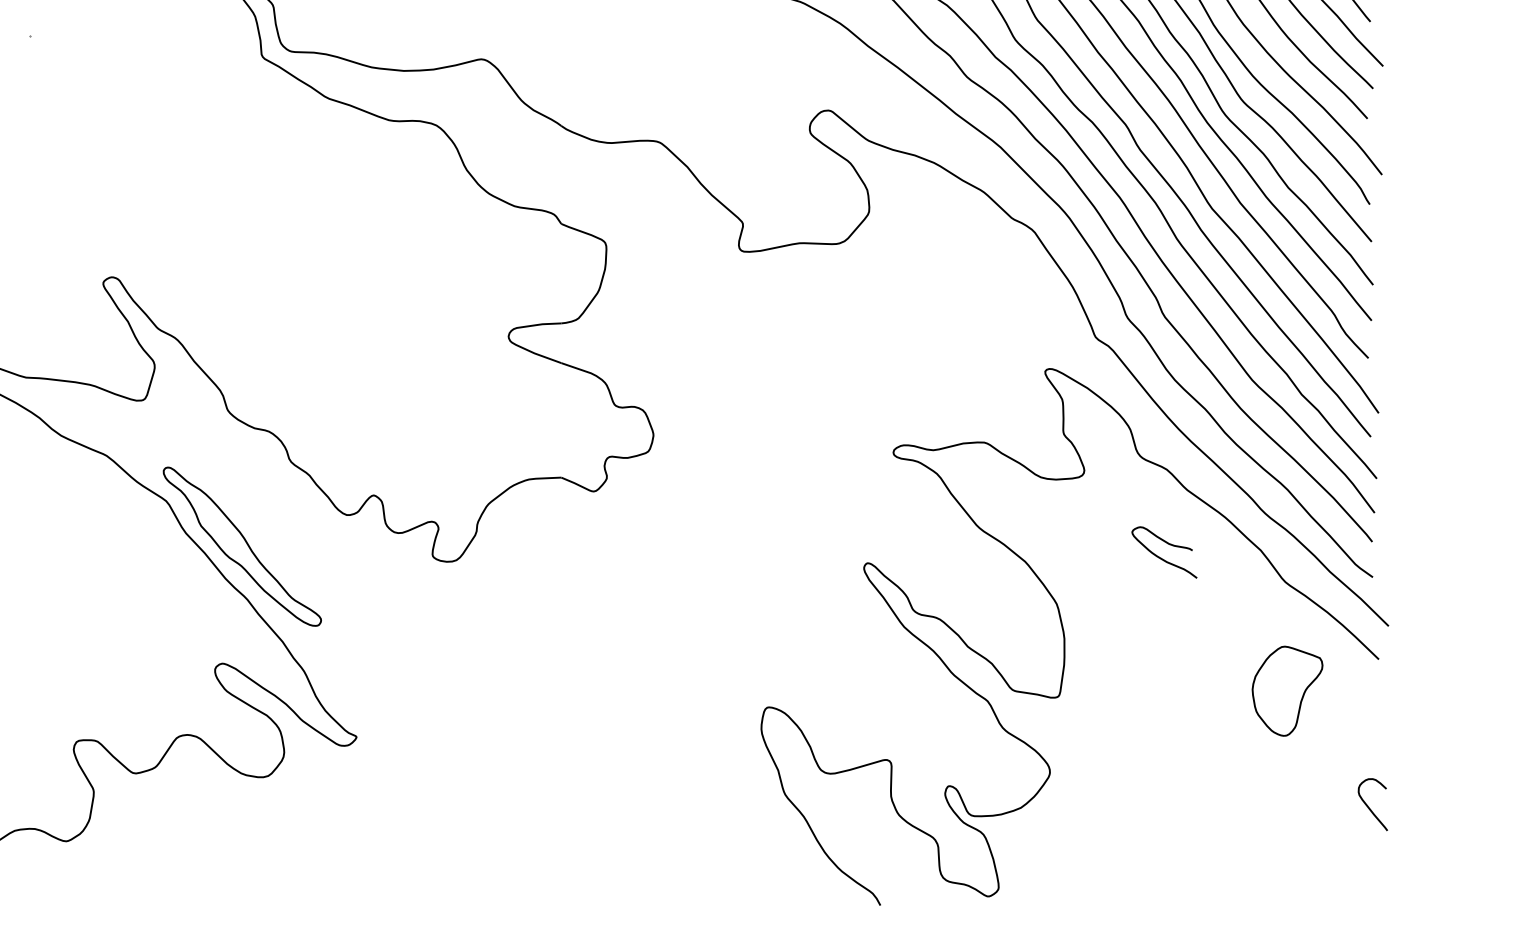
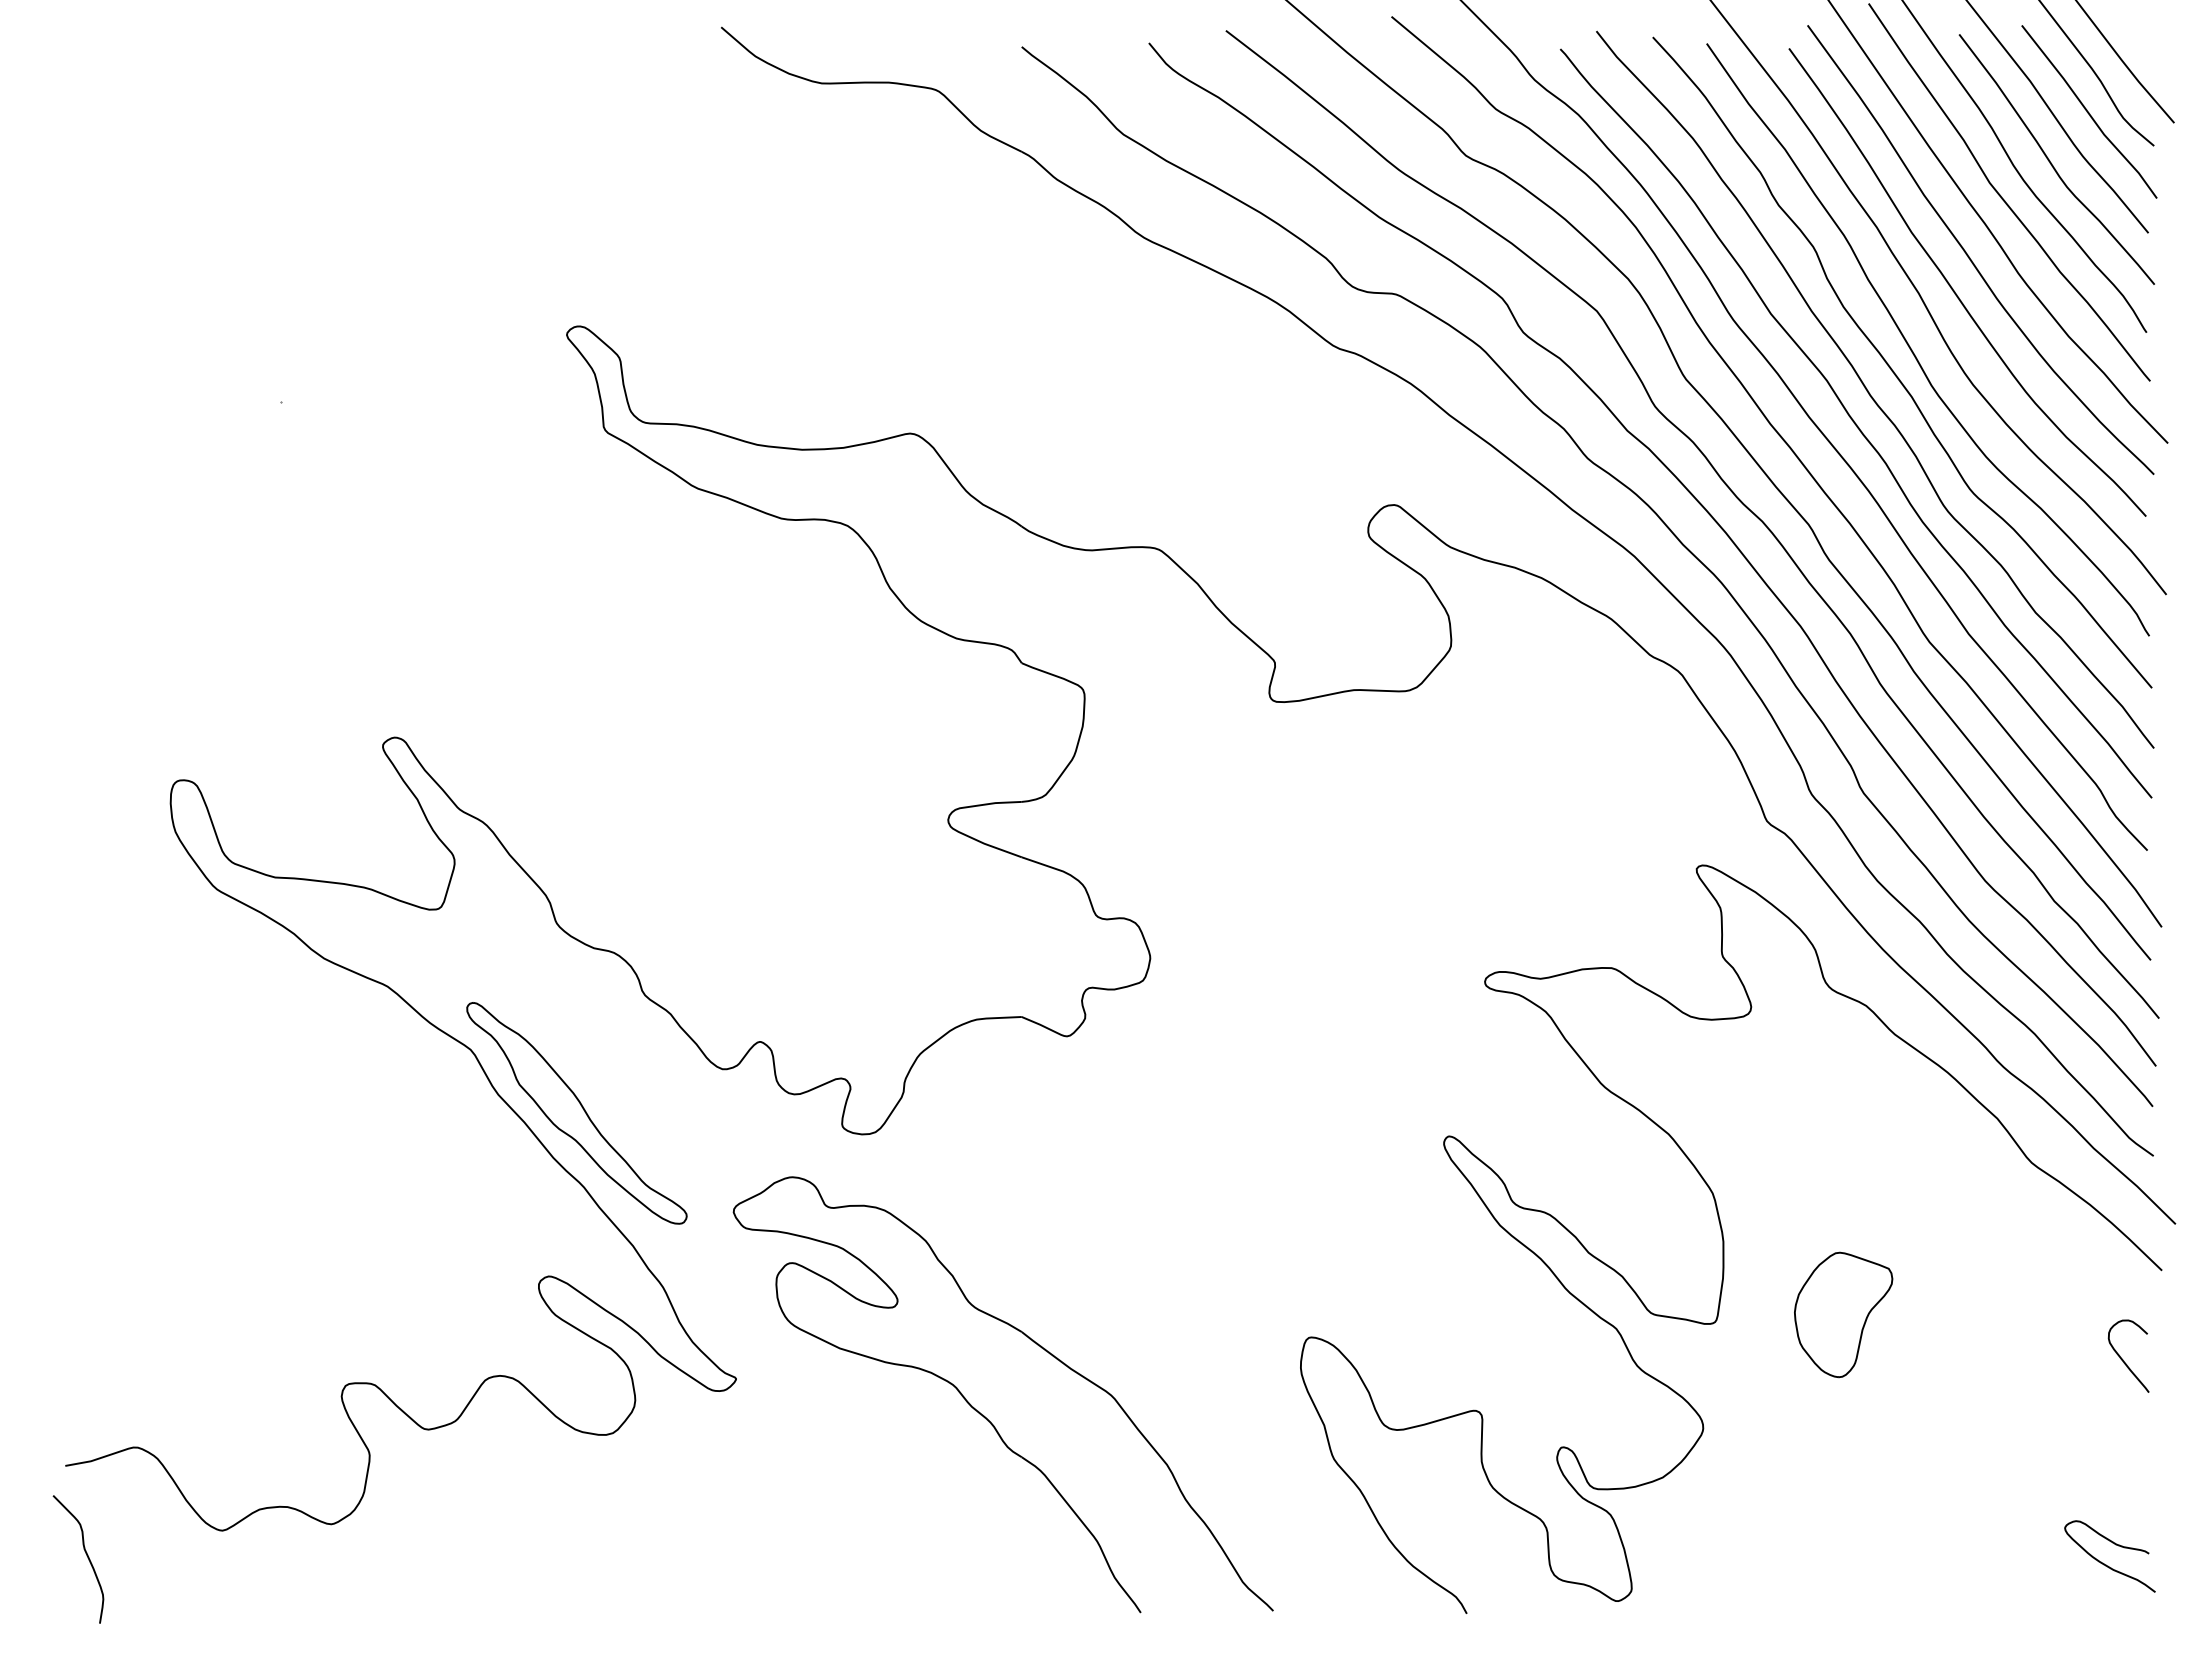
curve: (1162, 558) -> (2106, 1564), moved
part: (1287, 690) -> (1843, 1314), moved
part: (534, 763) -> (984, 1415), added
curve: (1369, 807) -> (2123, 1359), moved

